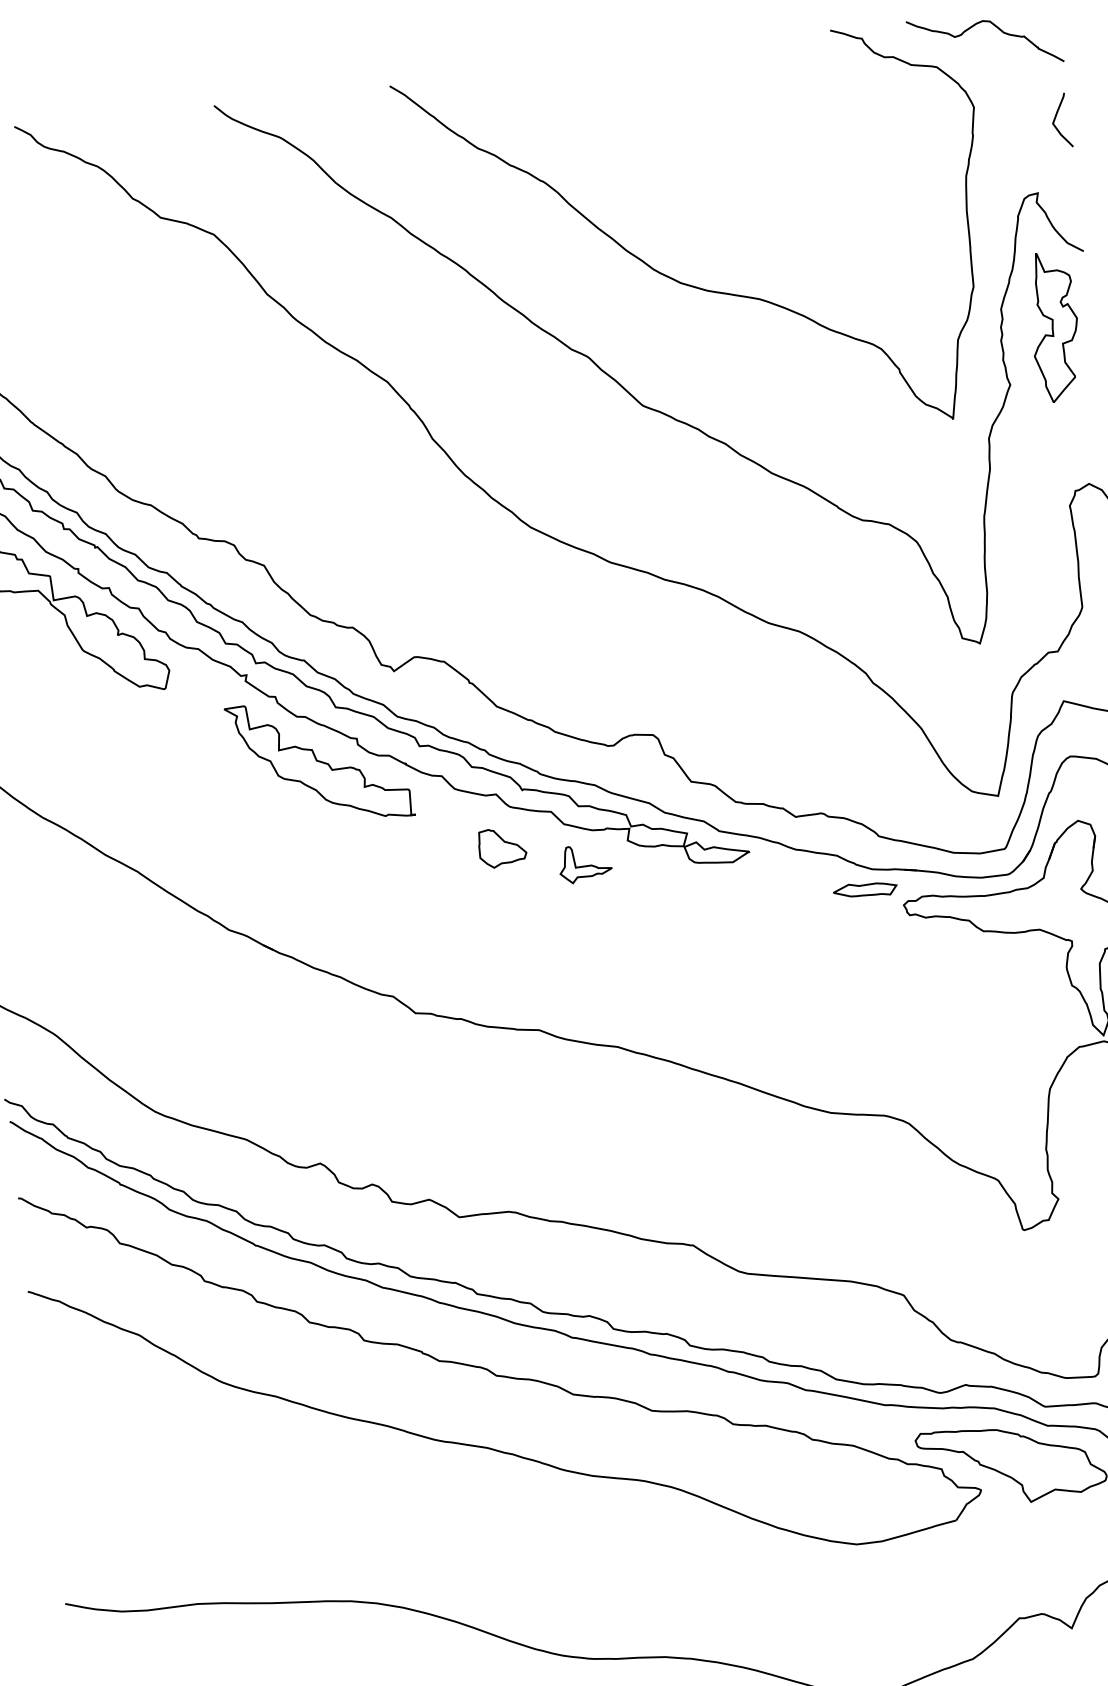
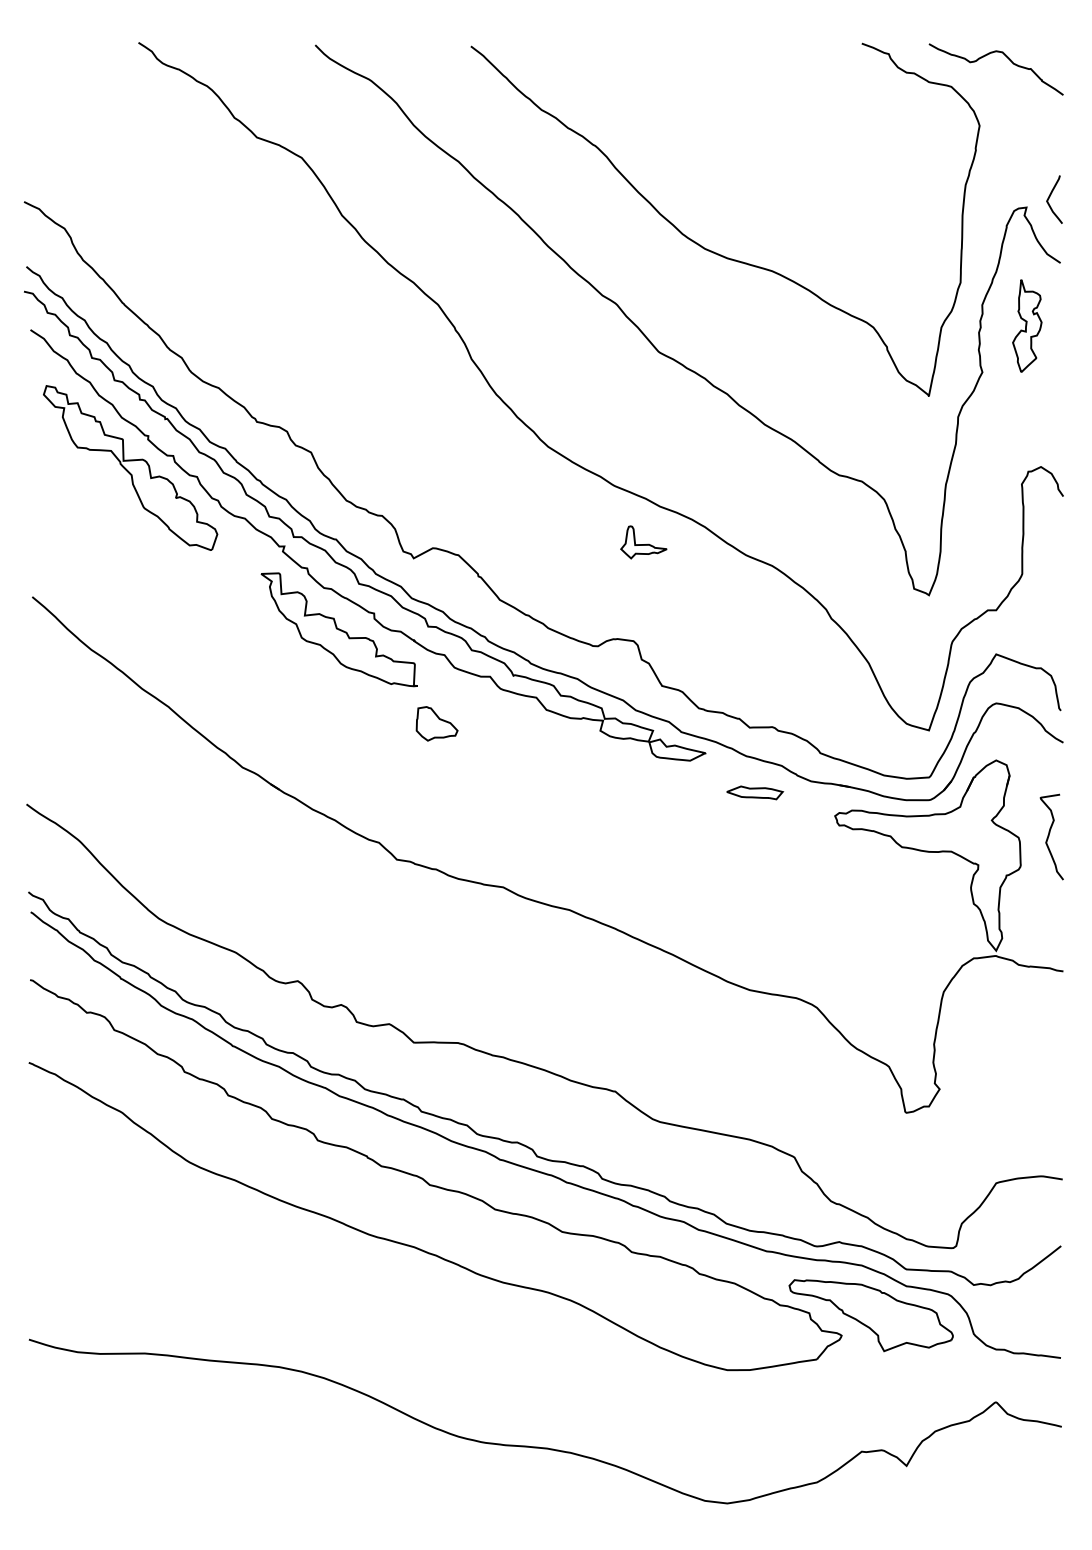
curve: (1056, 117) -> (1050, 196), moved
part: (1054, 326) -> (1027, 325), size x0.7
part: (501, 847) -> (436, 723), moved
part: (584, 863) -> (643, 542), moved
part: (865, 889) -> (755, 792), moved

